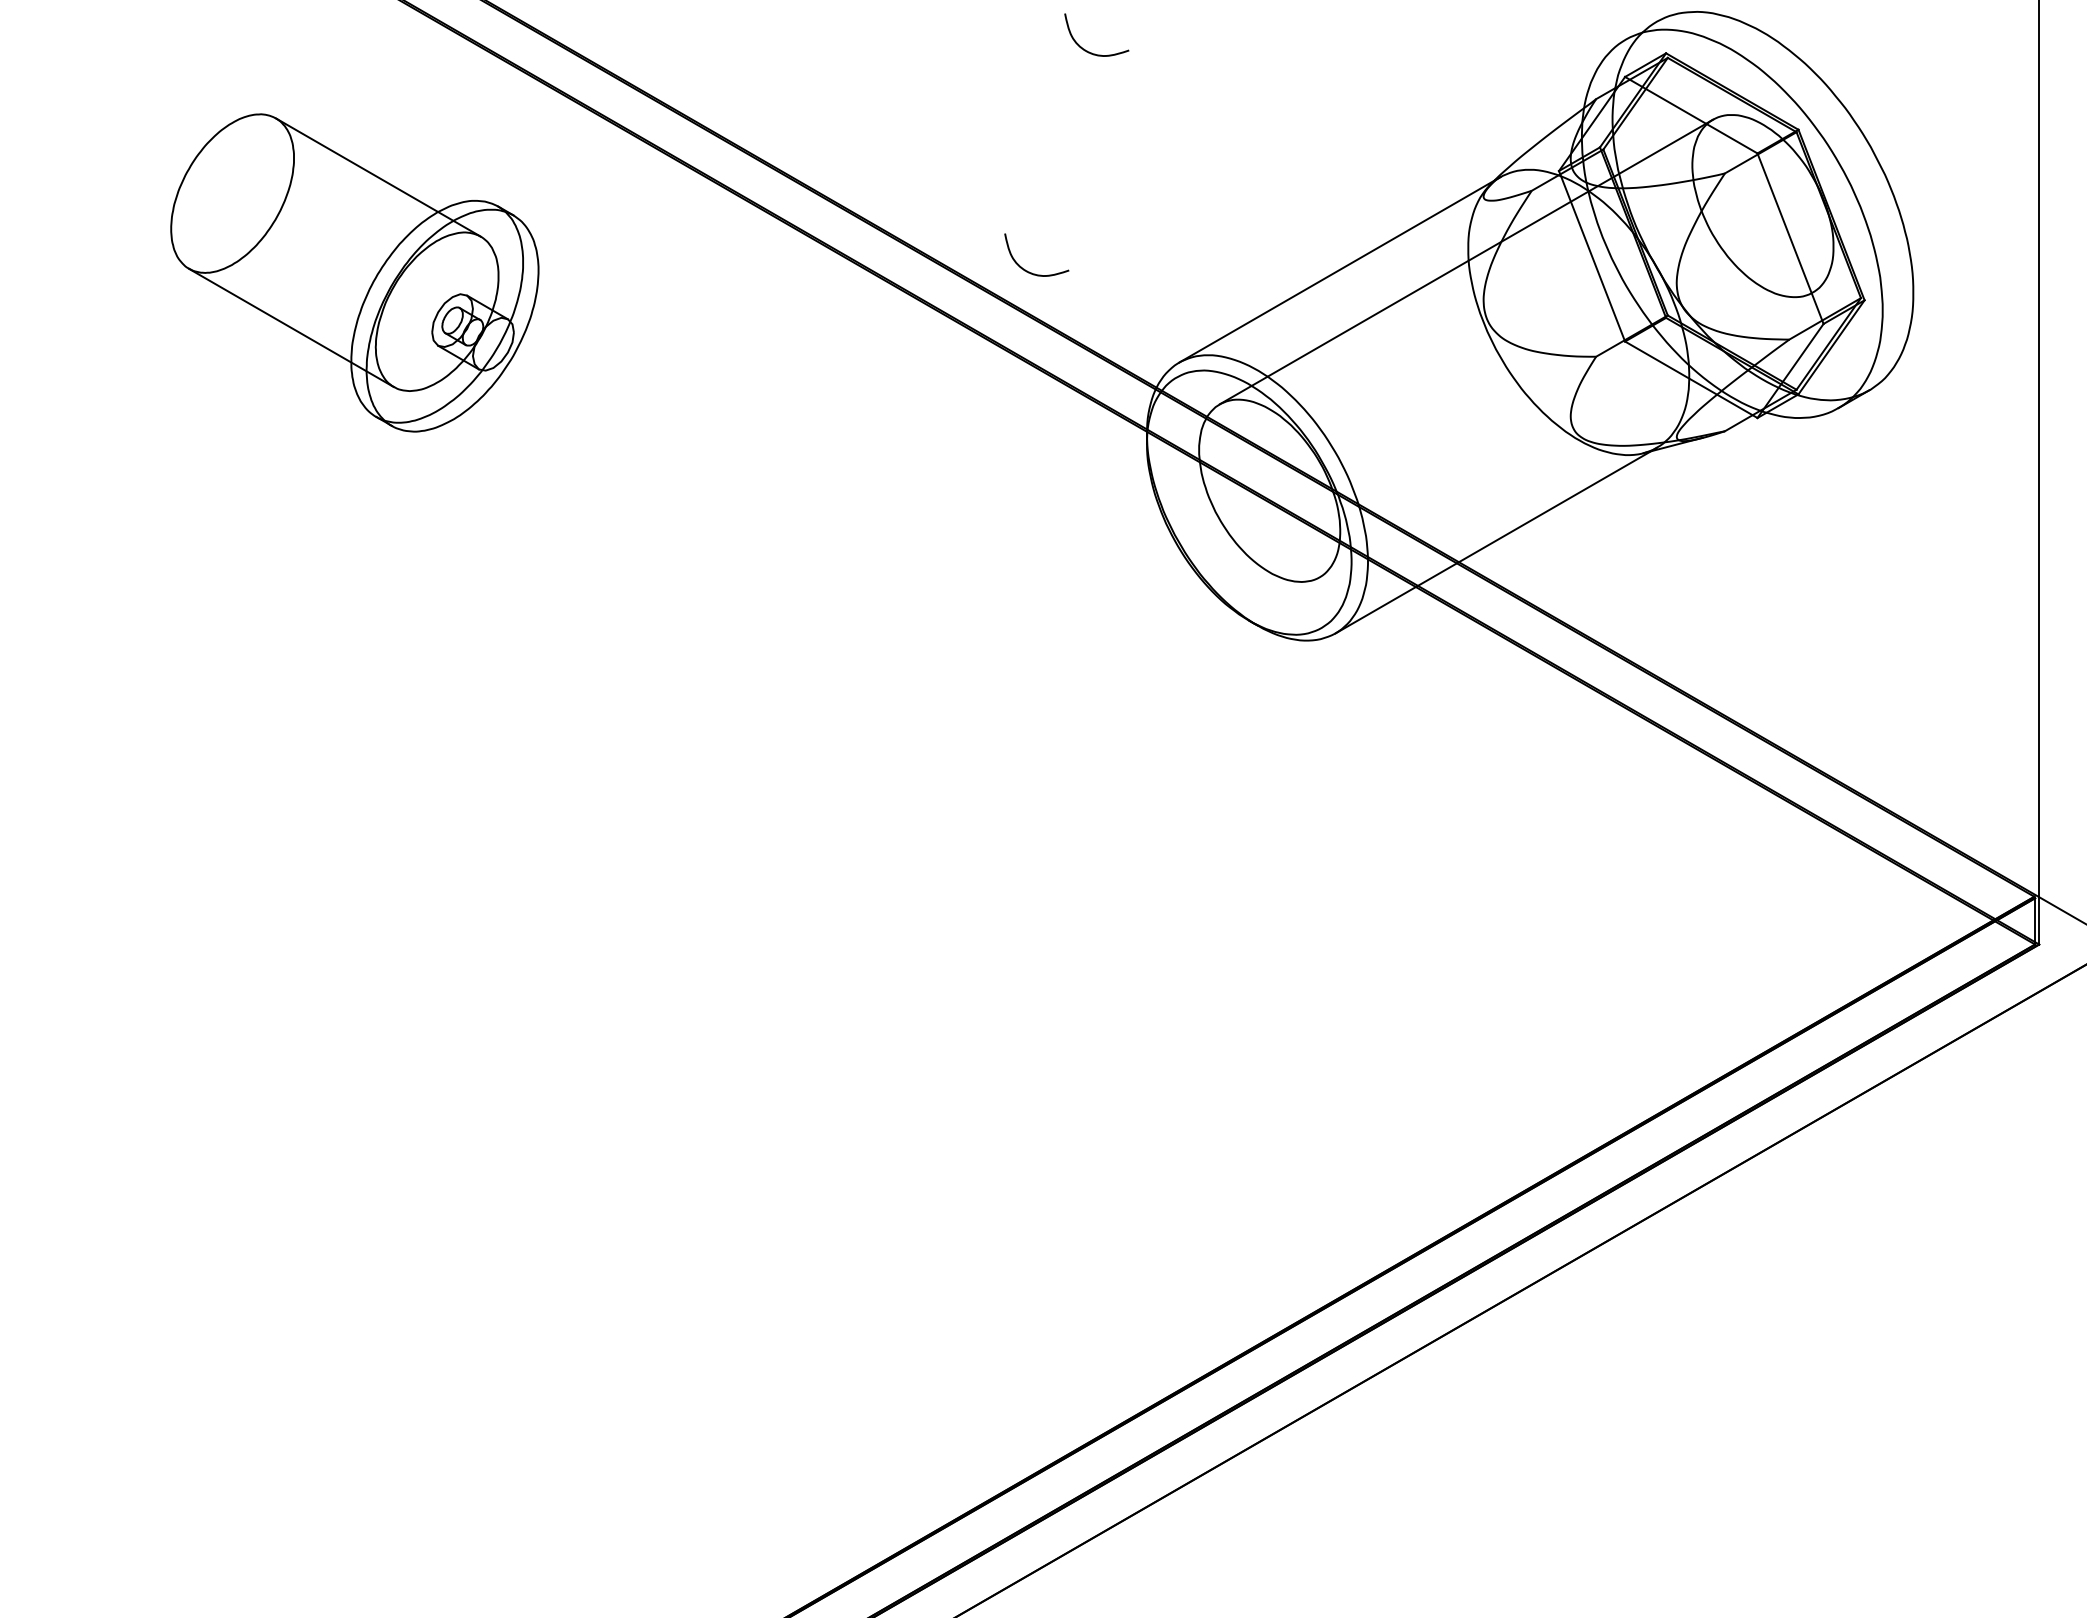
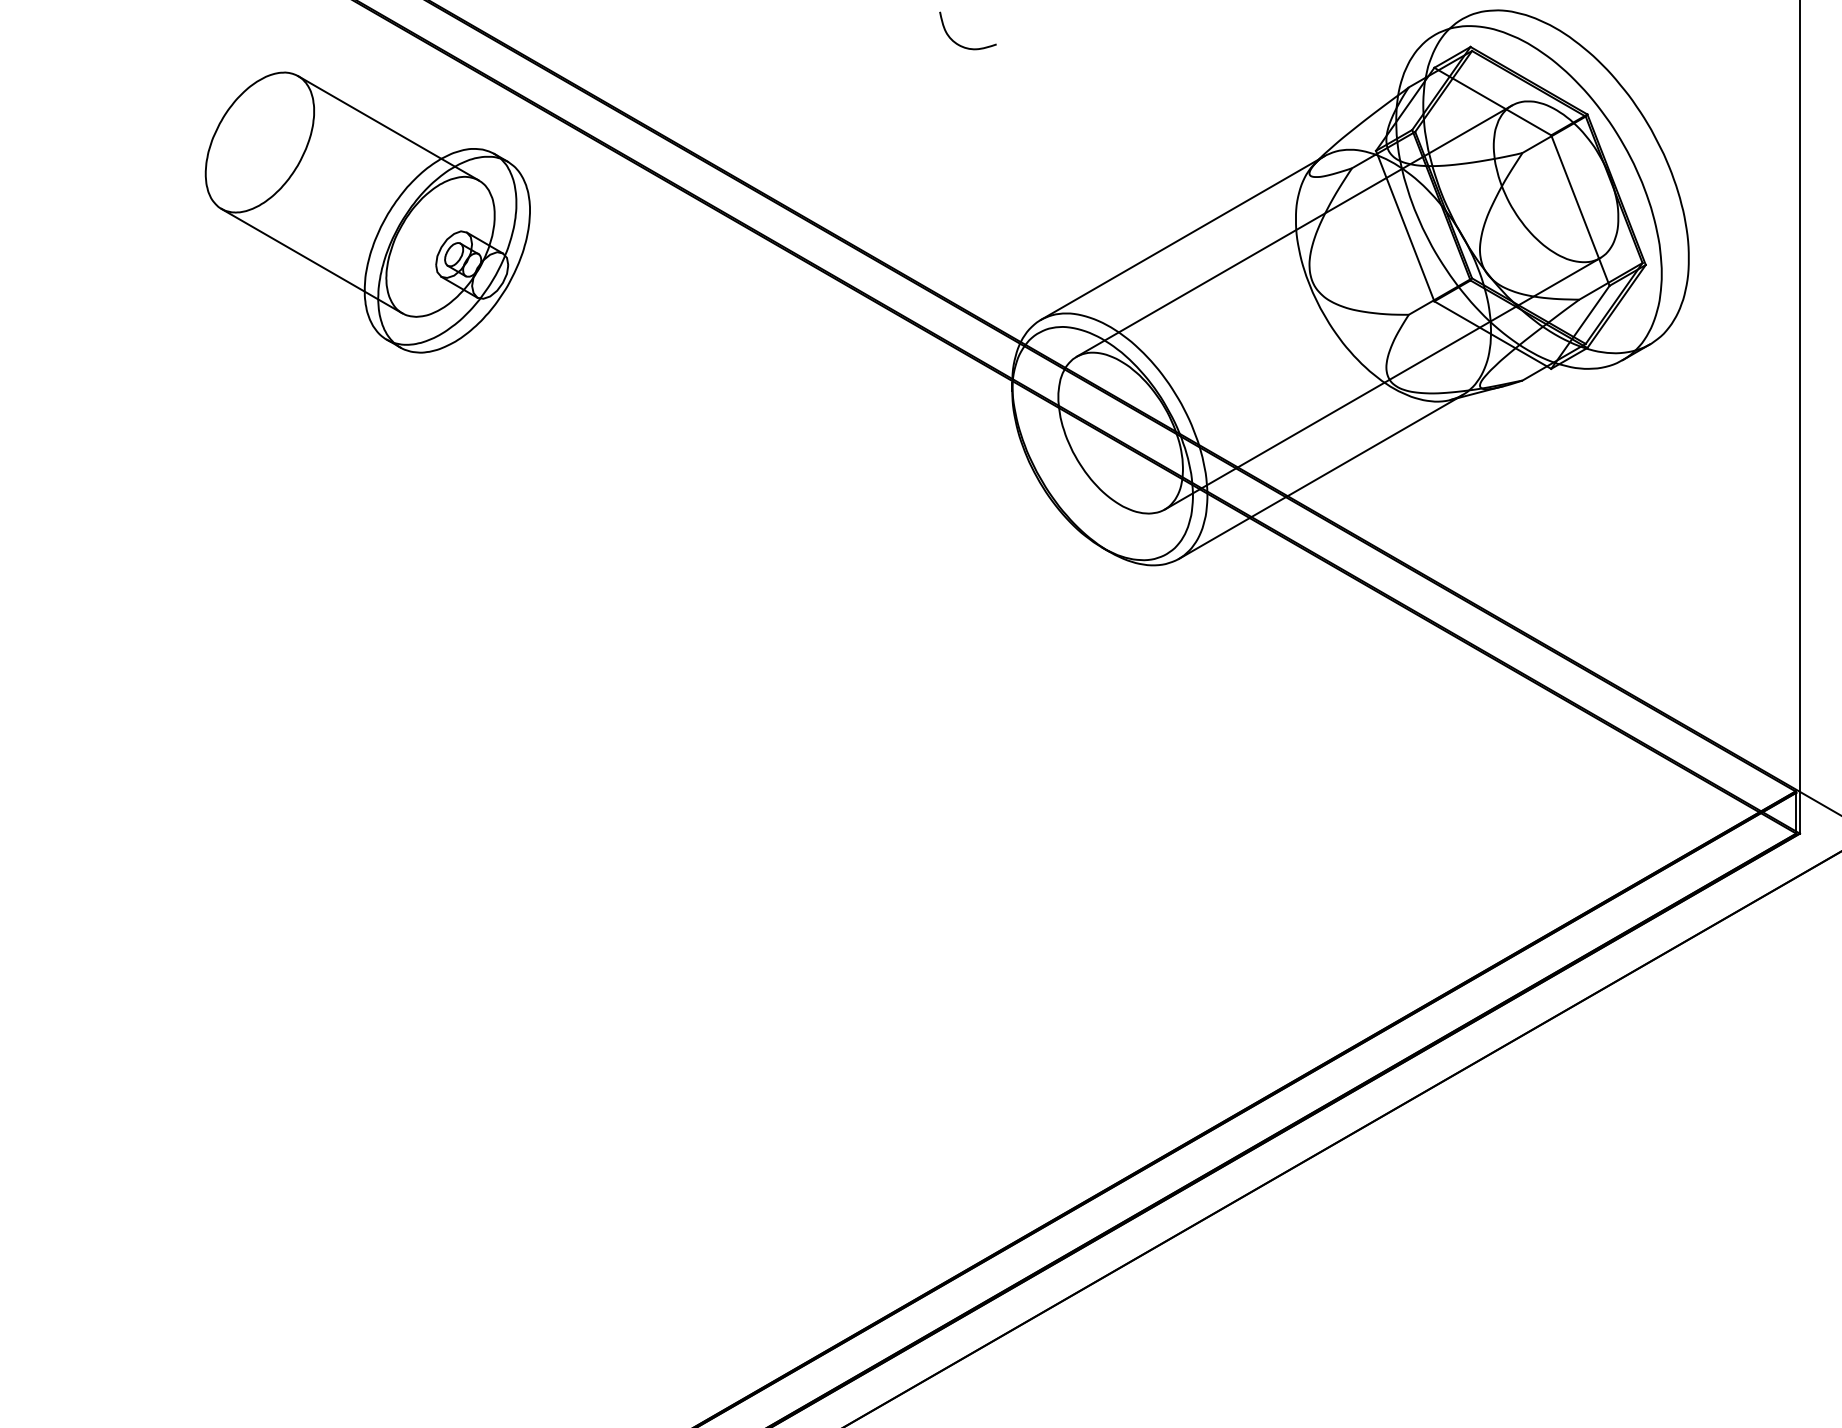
curve: (1027, 270) -> (906, 238), removed
part: (354, 272) -> (367, 212), moved
line: (1565, 434) -> (1381, 383), added

